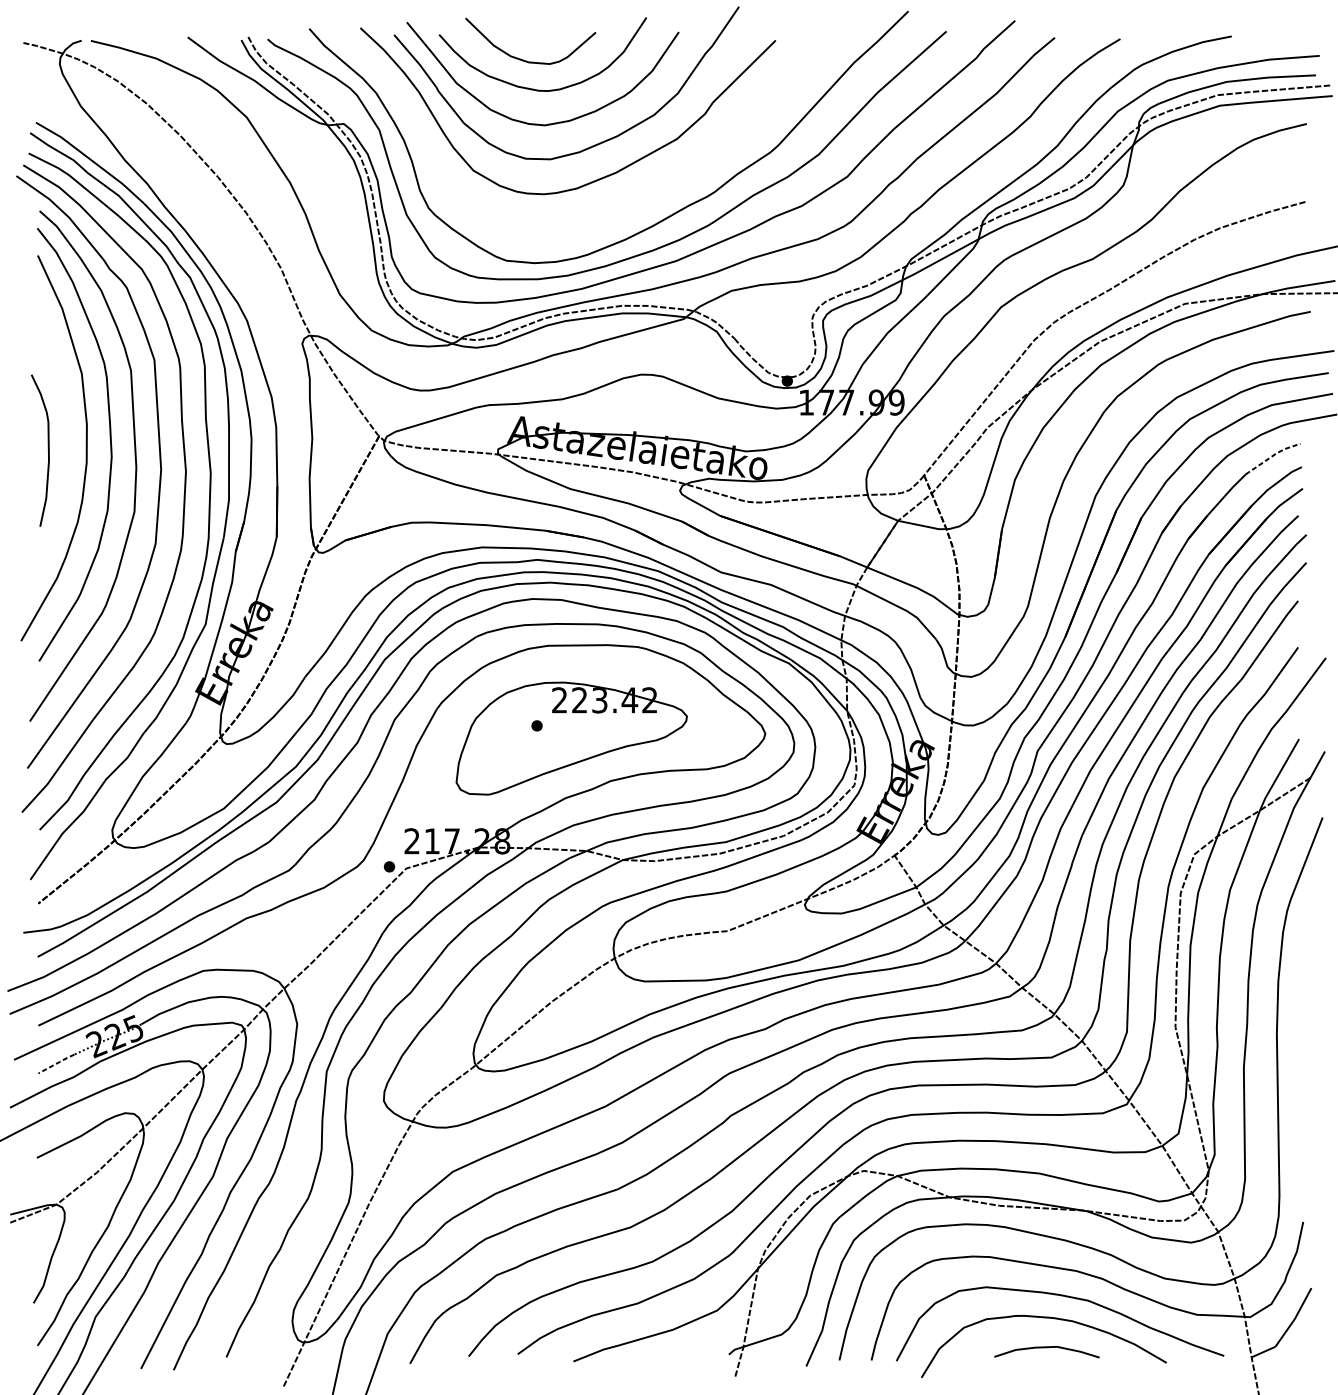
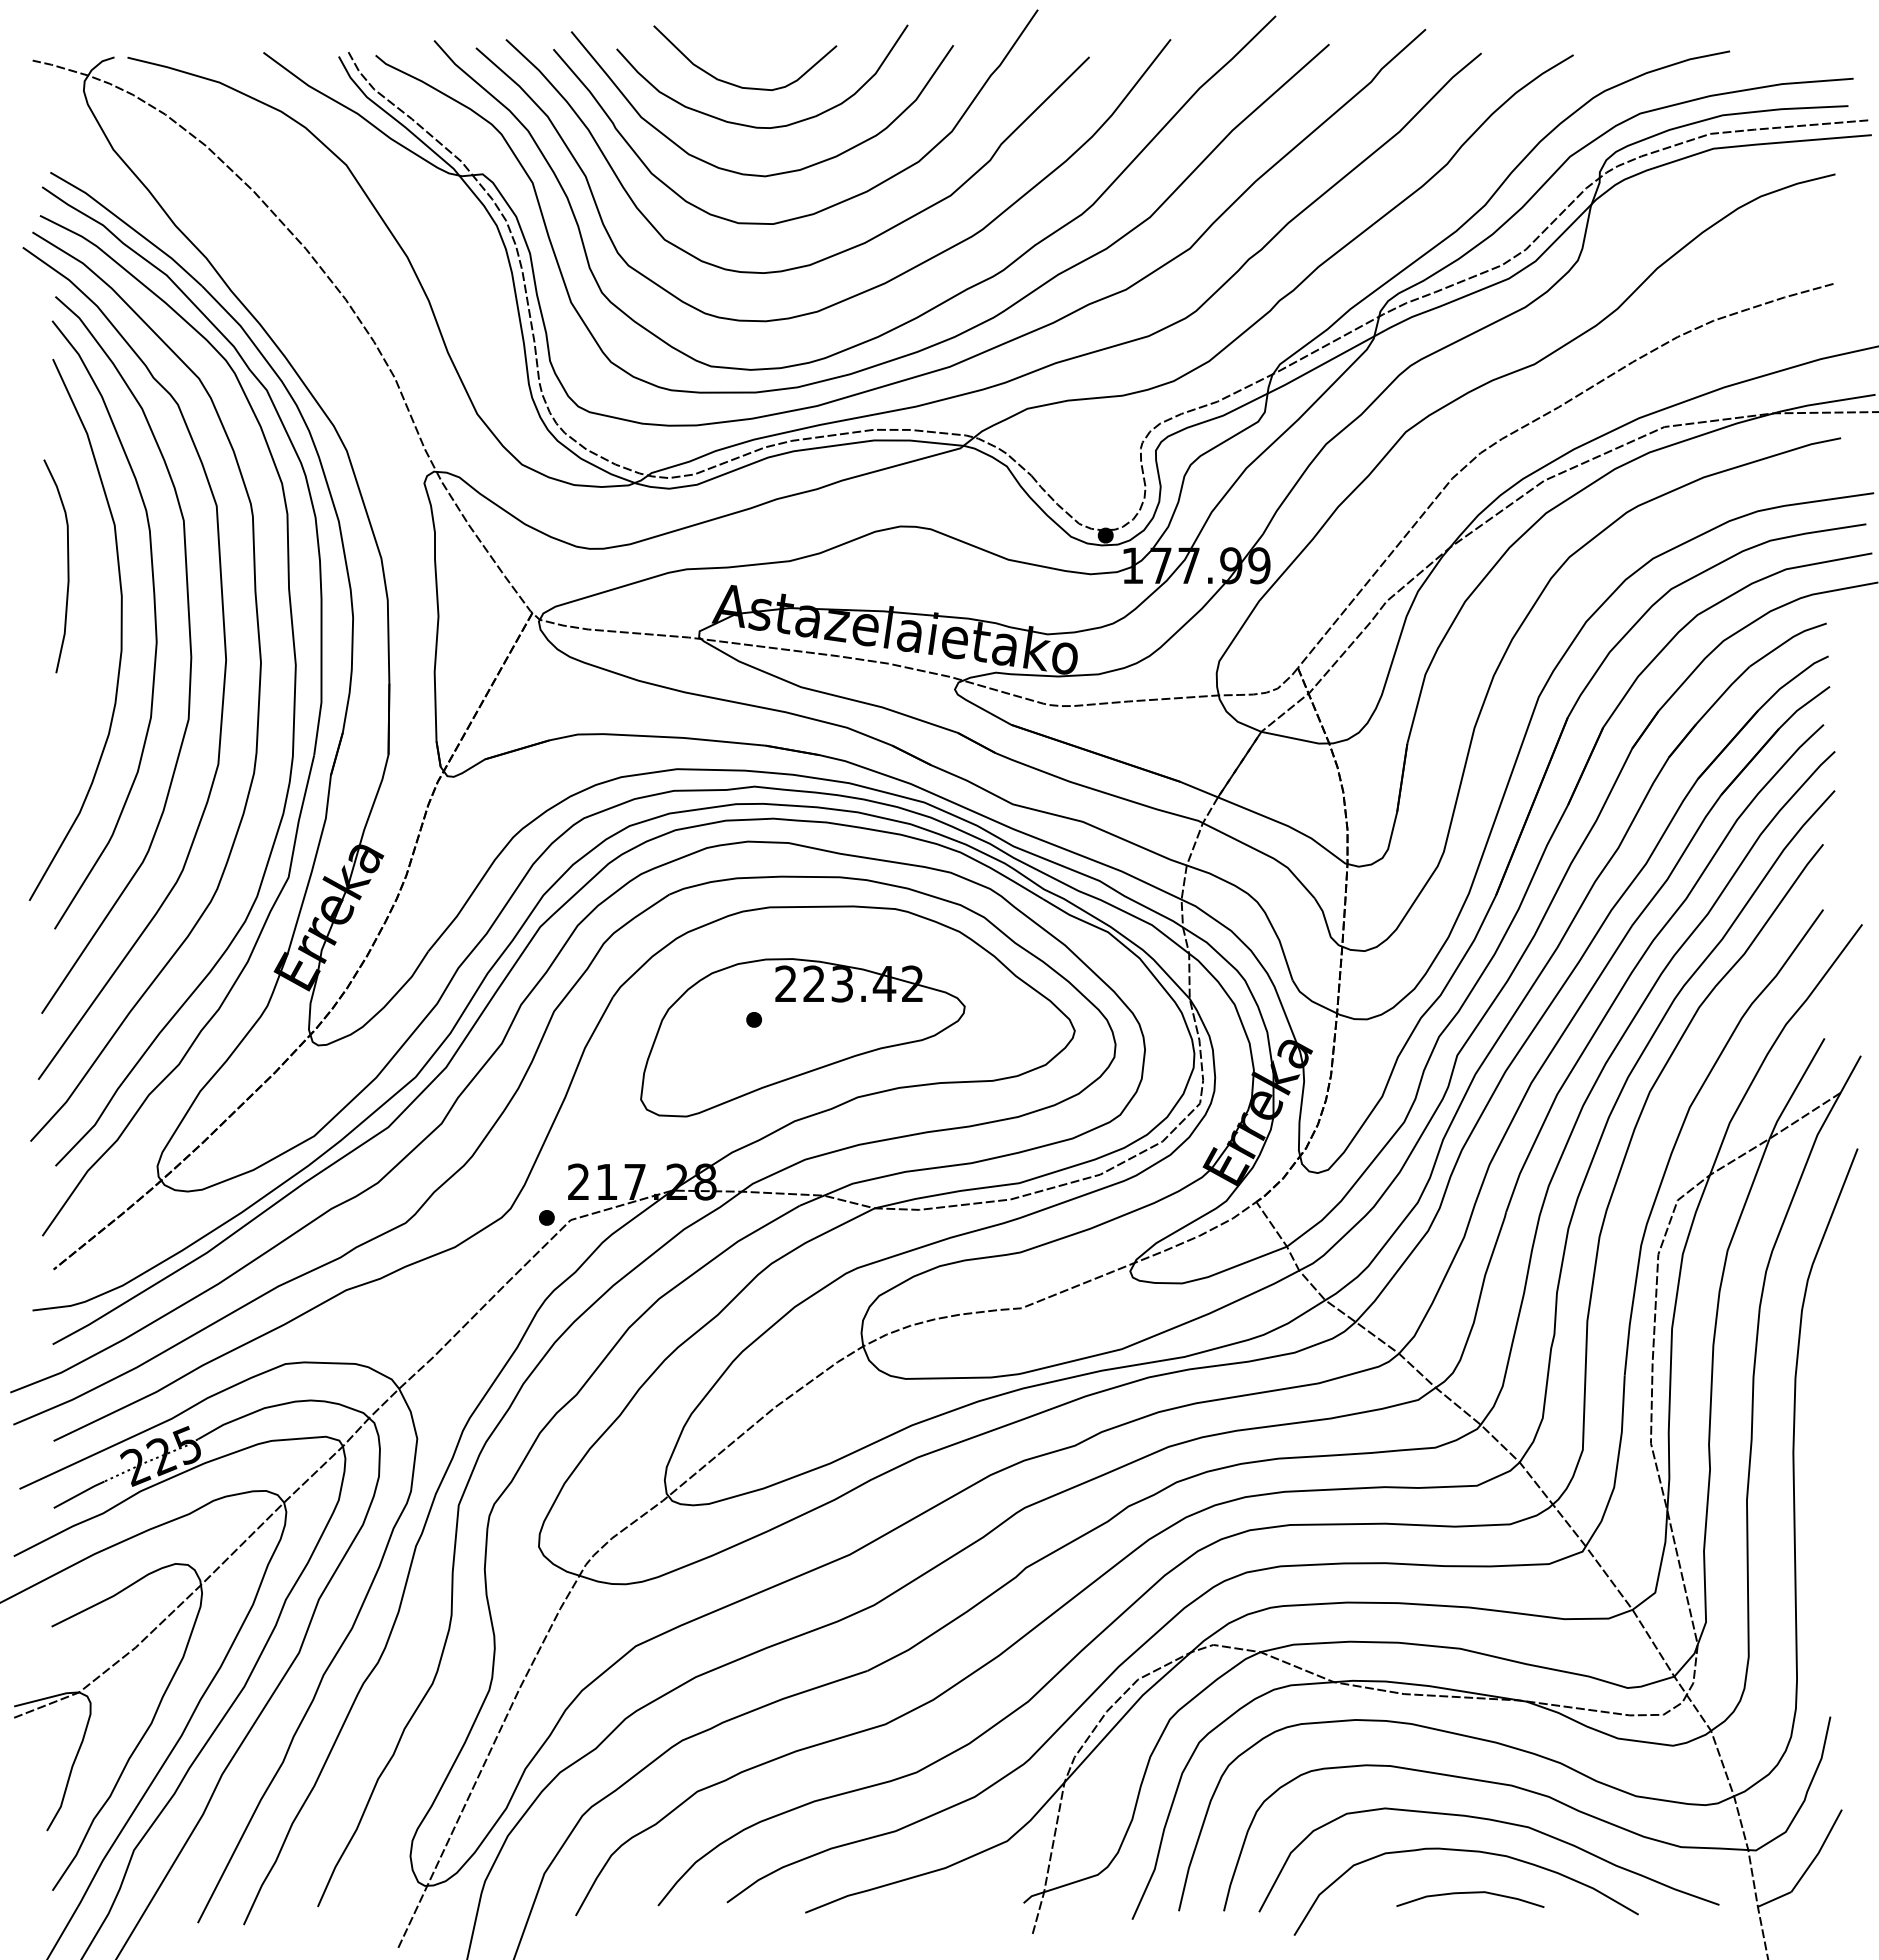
curve: (619, 205) -> (869, 288), added
curve: (48, 450) -> (67, 566), moved
line: (1272, 455) -> (1787, 640), dashed -> solid
line: (56, 1063) -> (79, 1494), dashed -> solid

